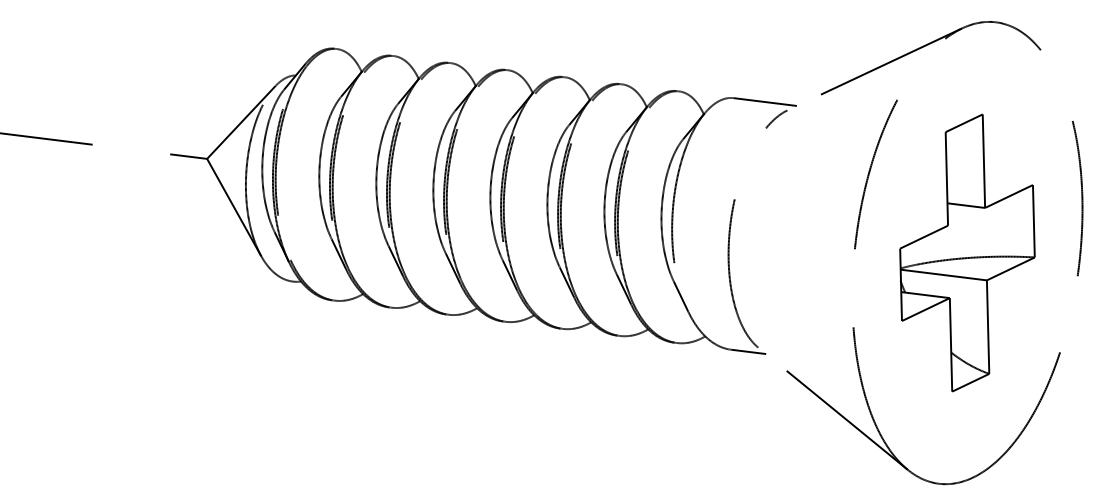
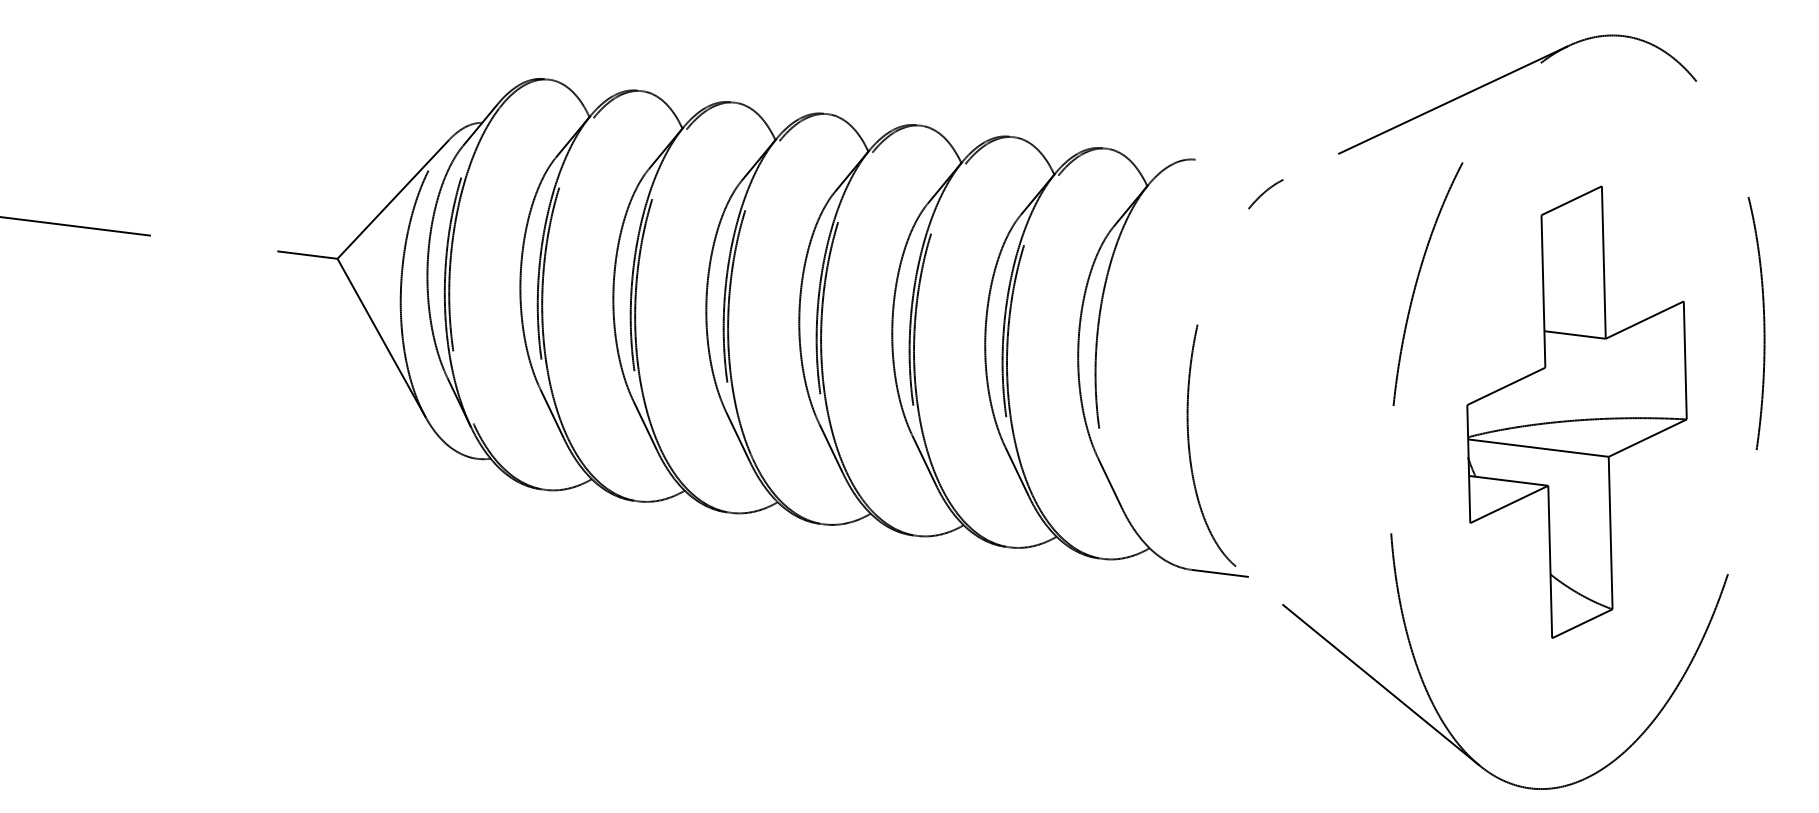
line: (764, 101) -> (1246, 165), removed

